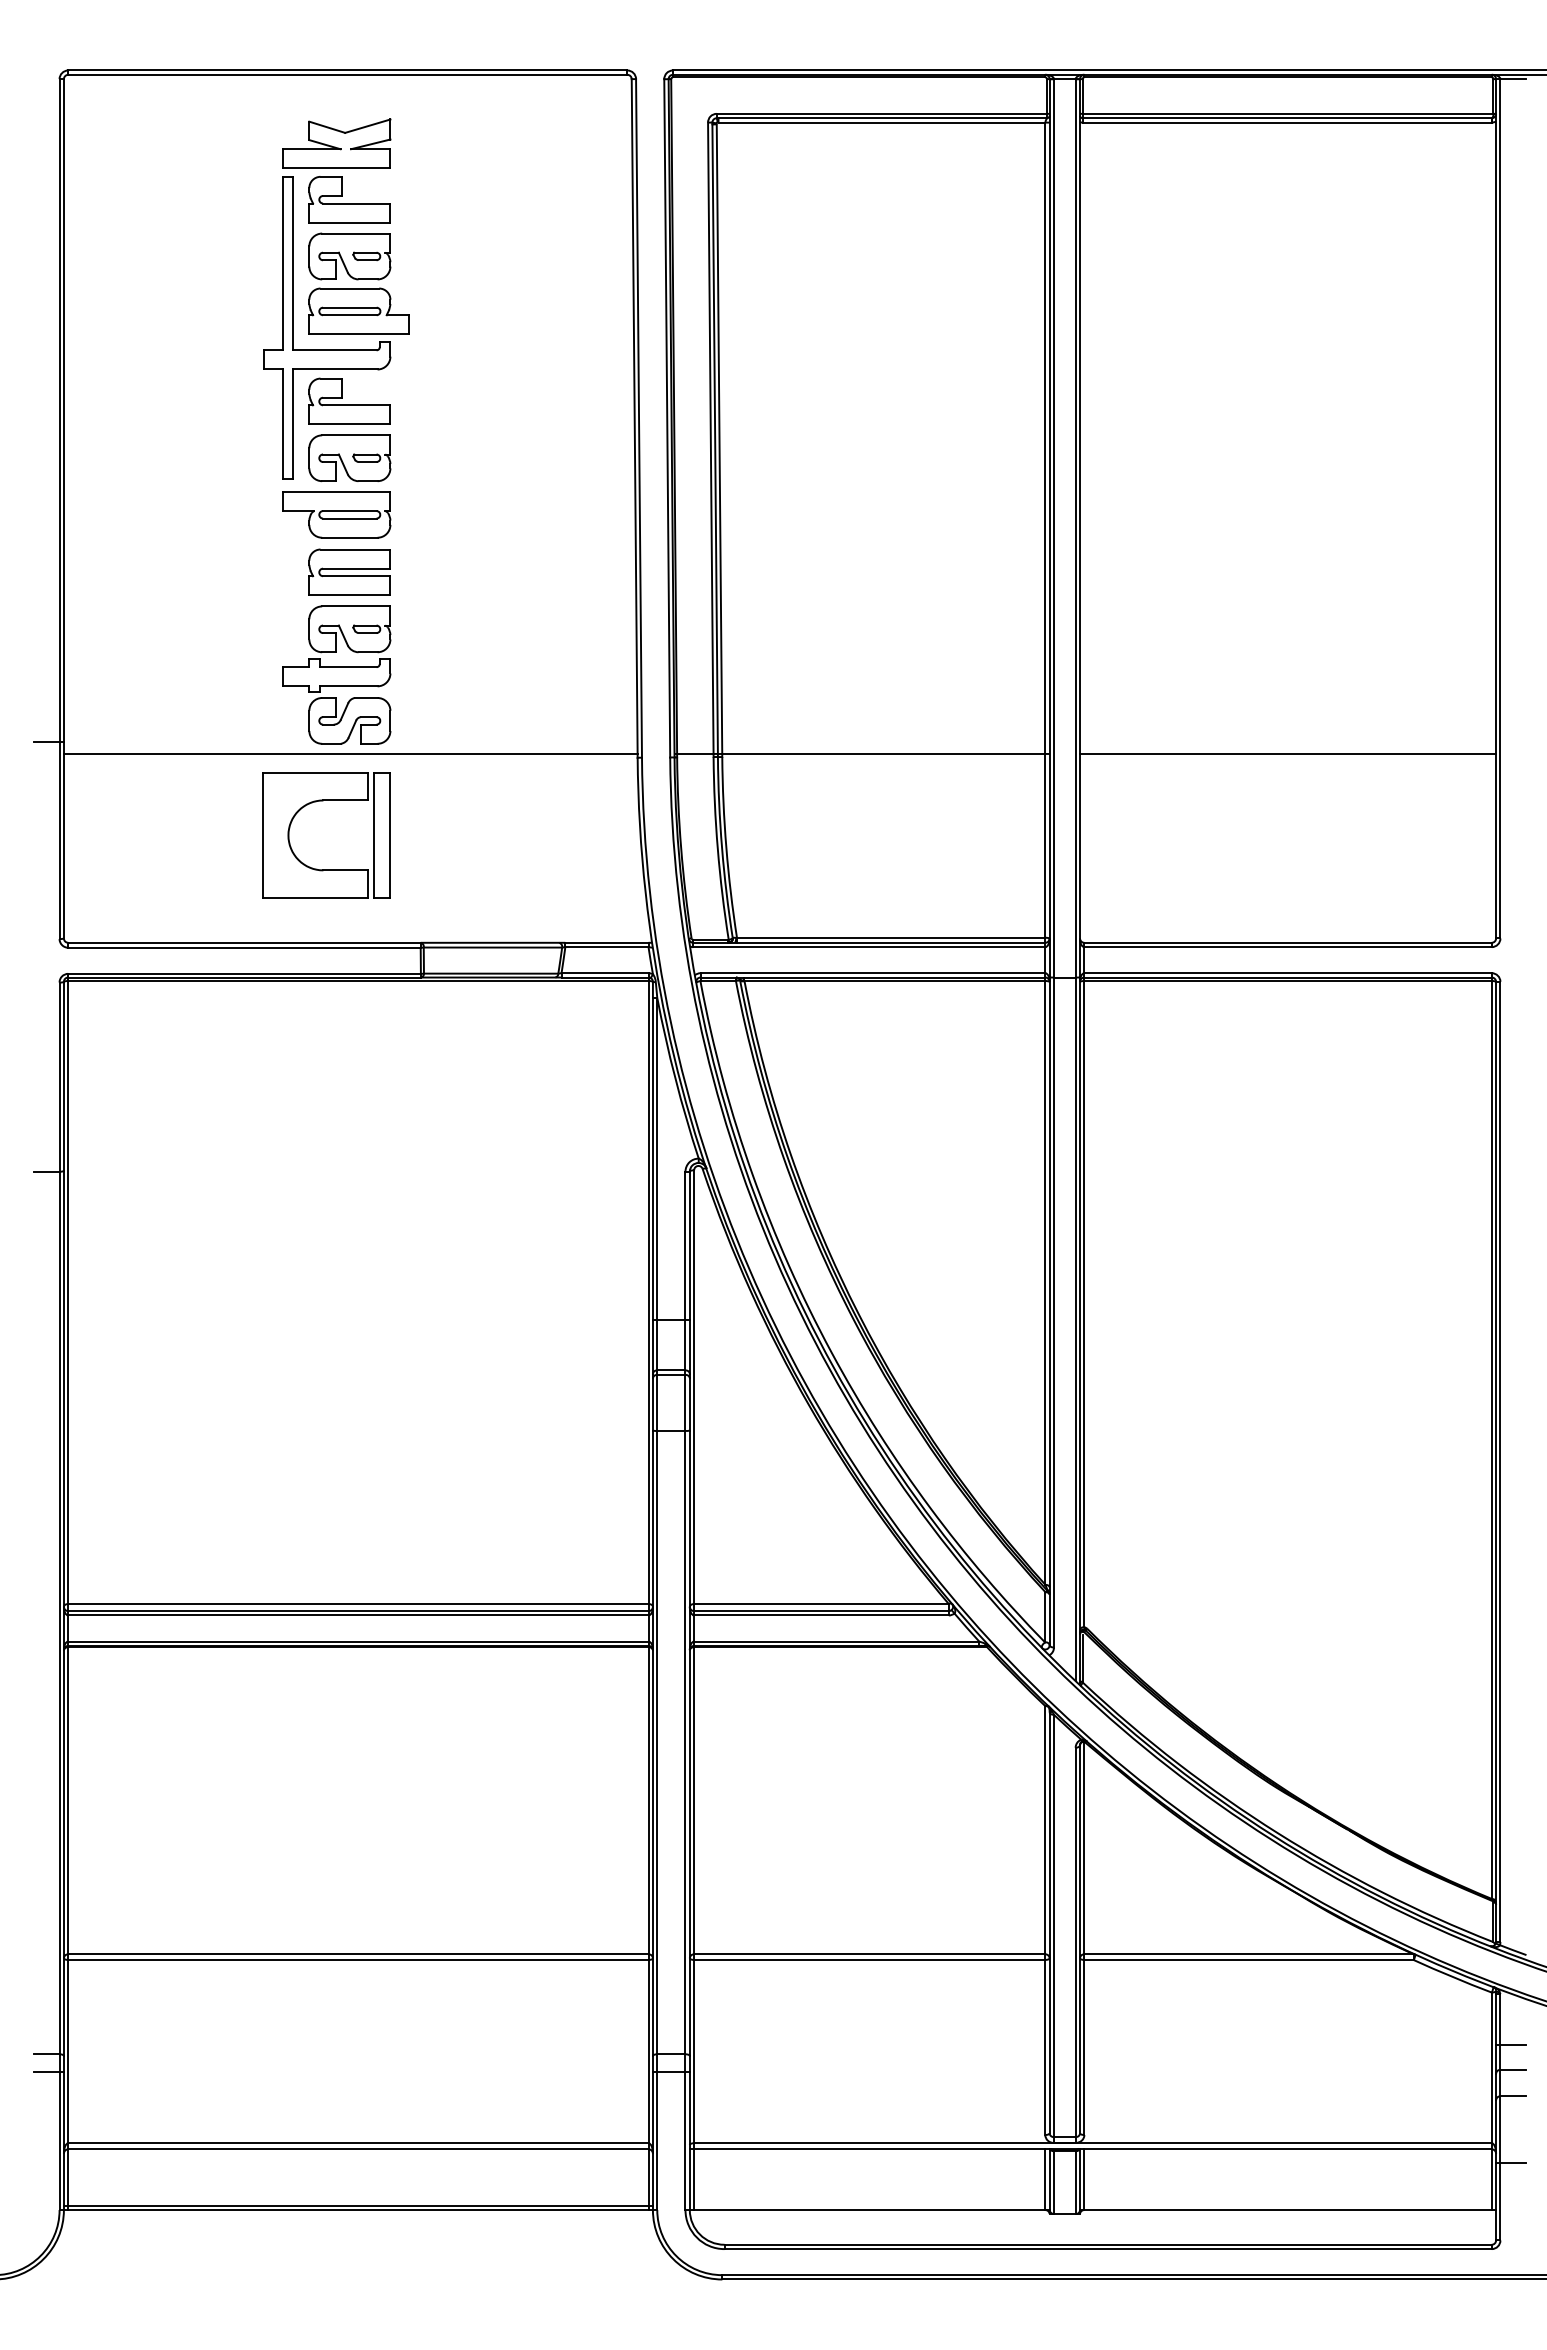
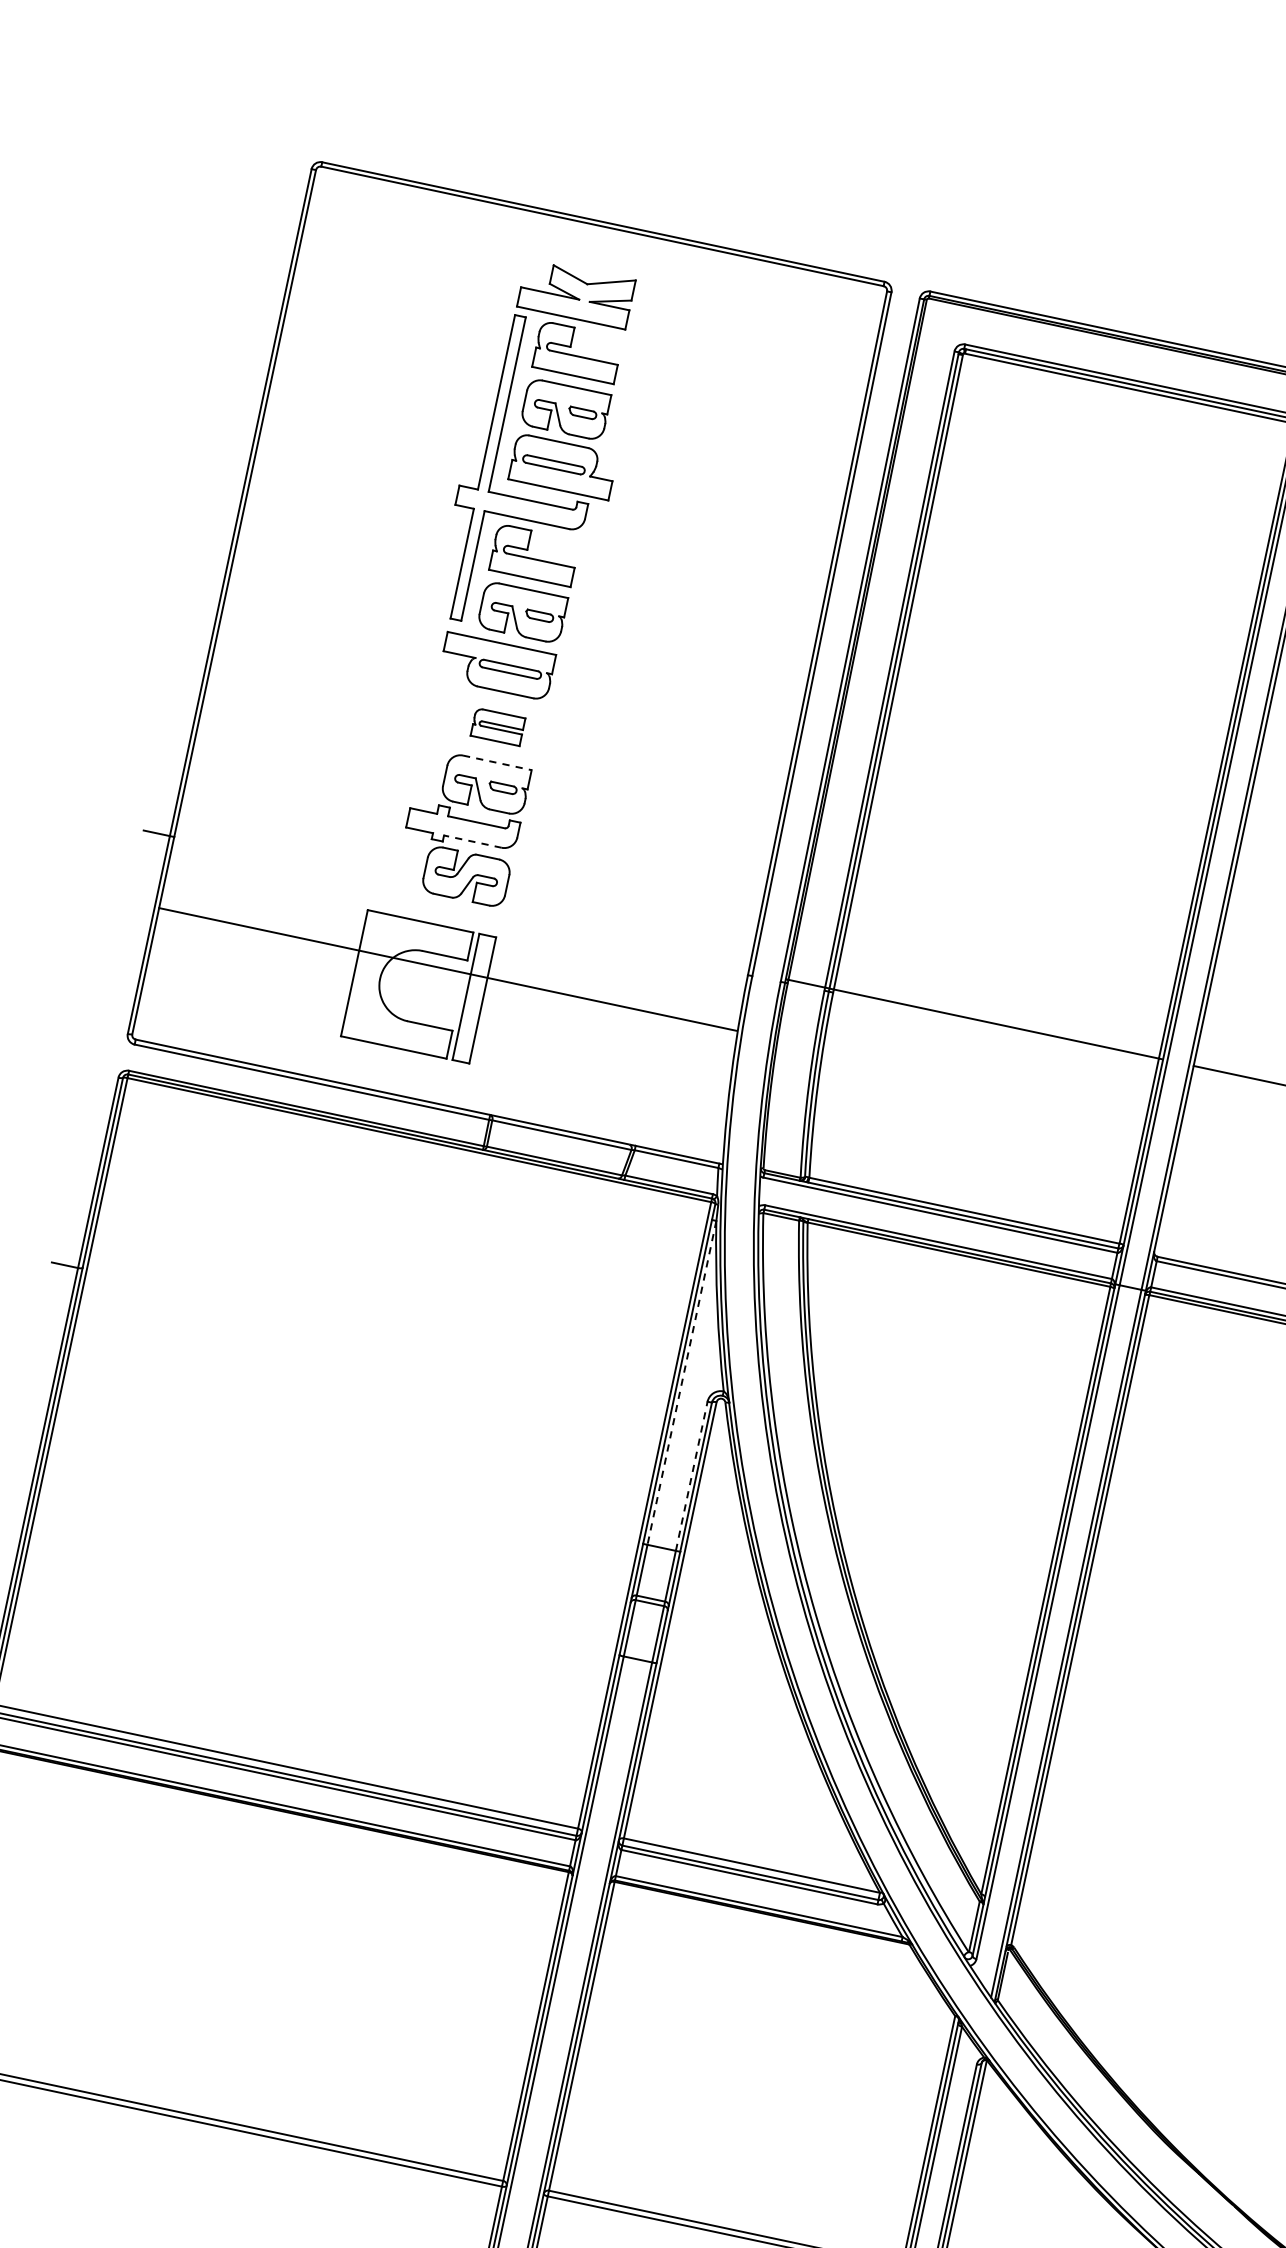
part: (349, 571) -> (497, 726), size x0.6
line: (356, 606) -> (497, 762), solid -> dashed
line: (348, 686) -> (472, 841), solid -> dashed
line: (350, 753) -> (447, 968), moved
line: (657, 1159) -> (682, 1383), solid -> dashed
line: (685, 1245) -> (691, 1475), solid -> dashed

